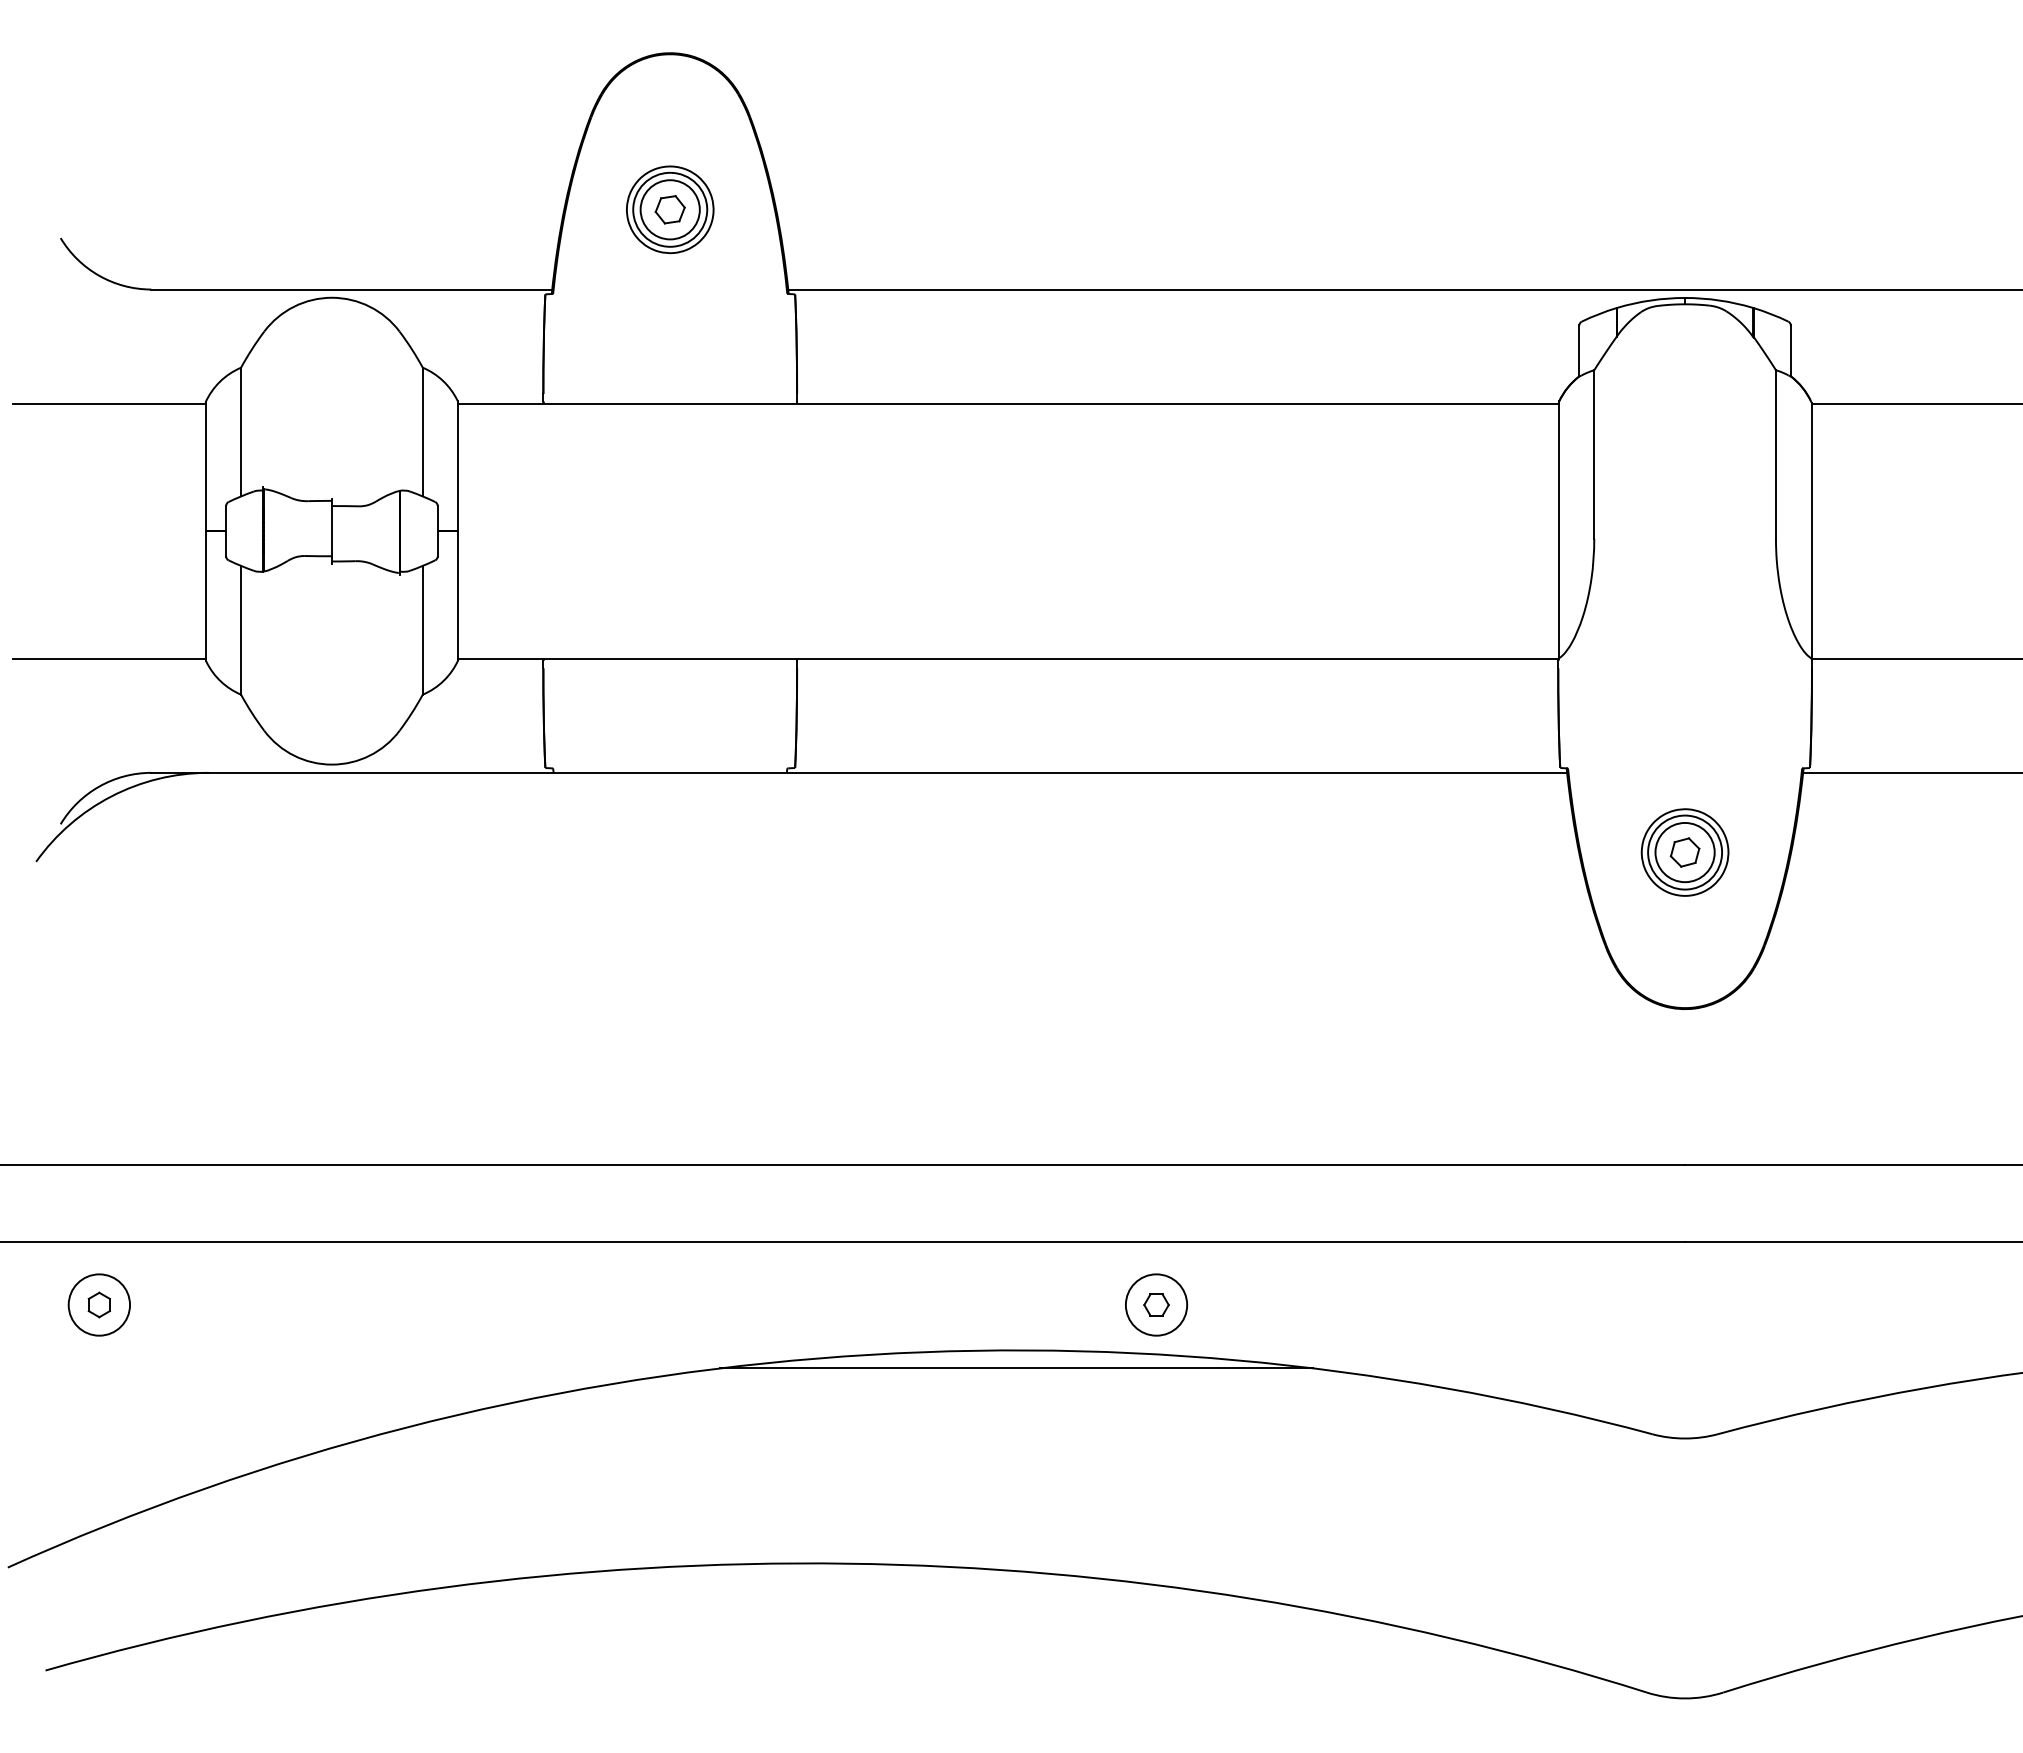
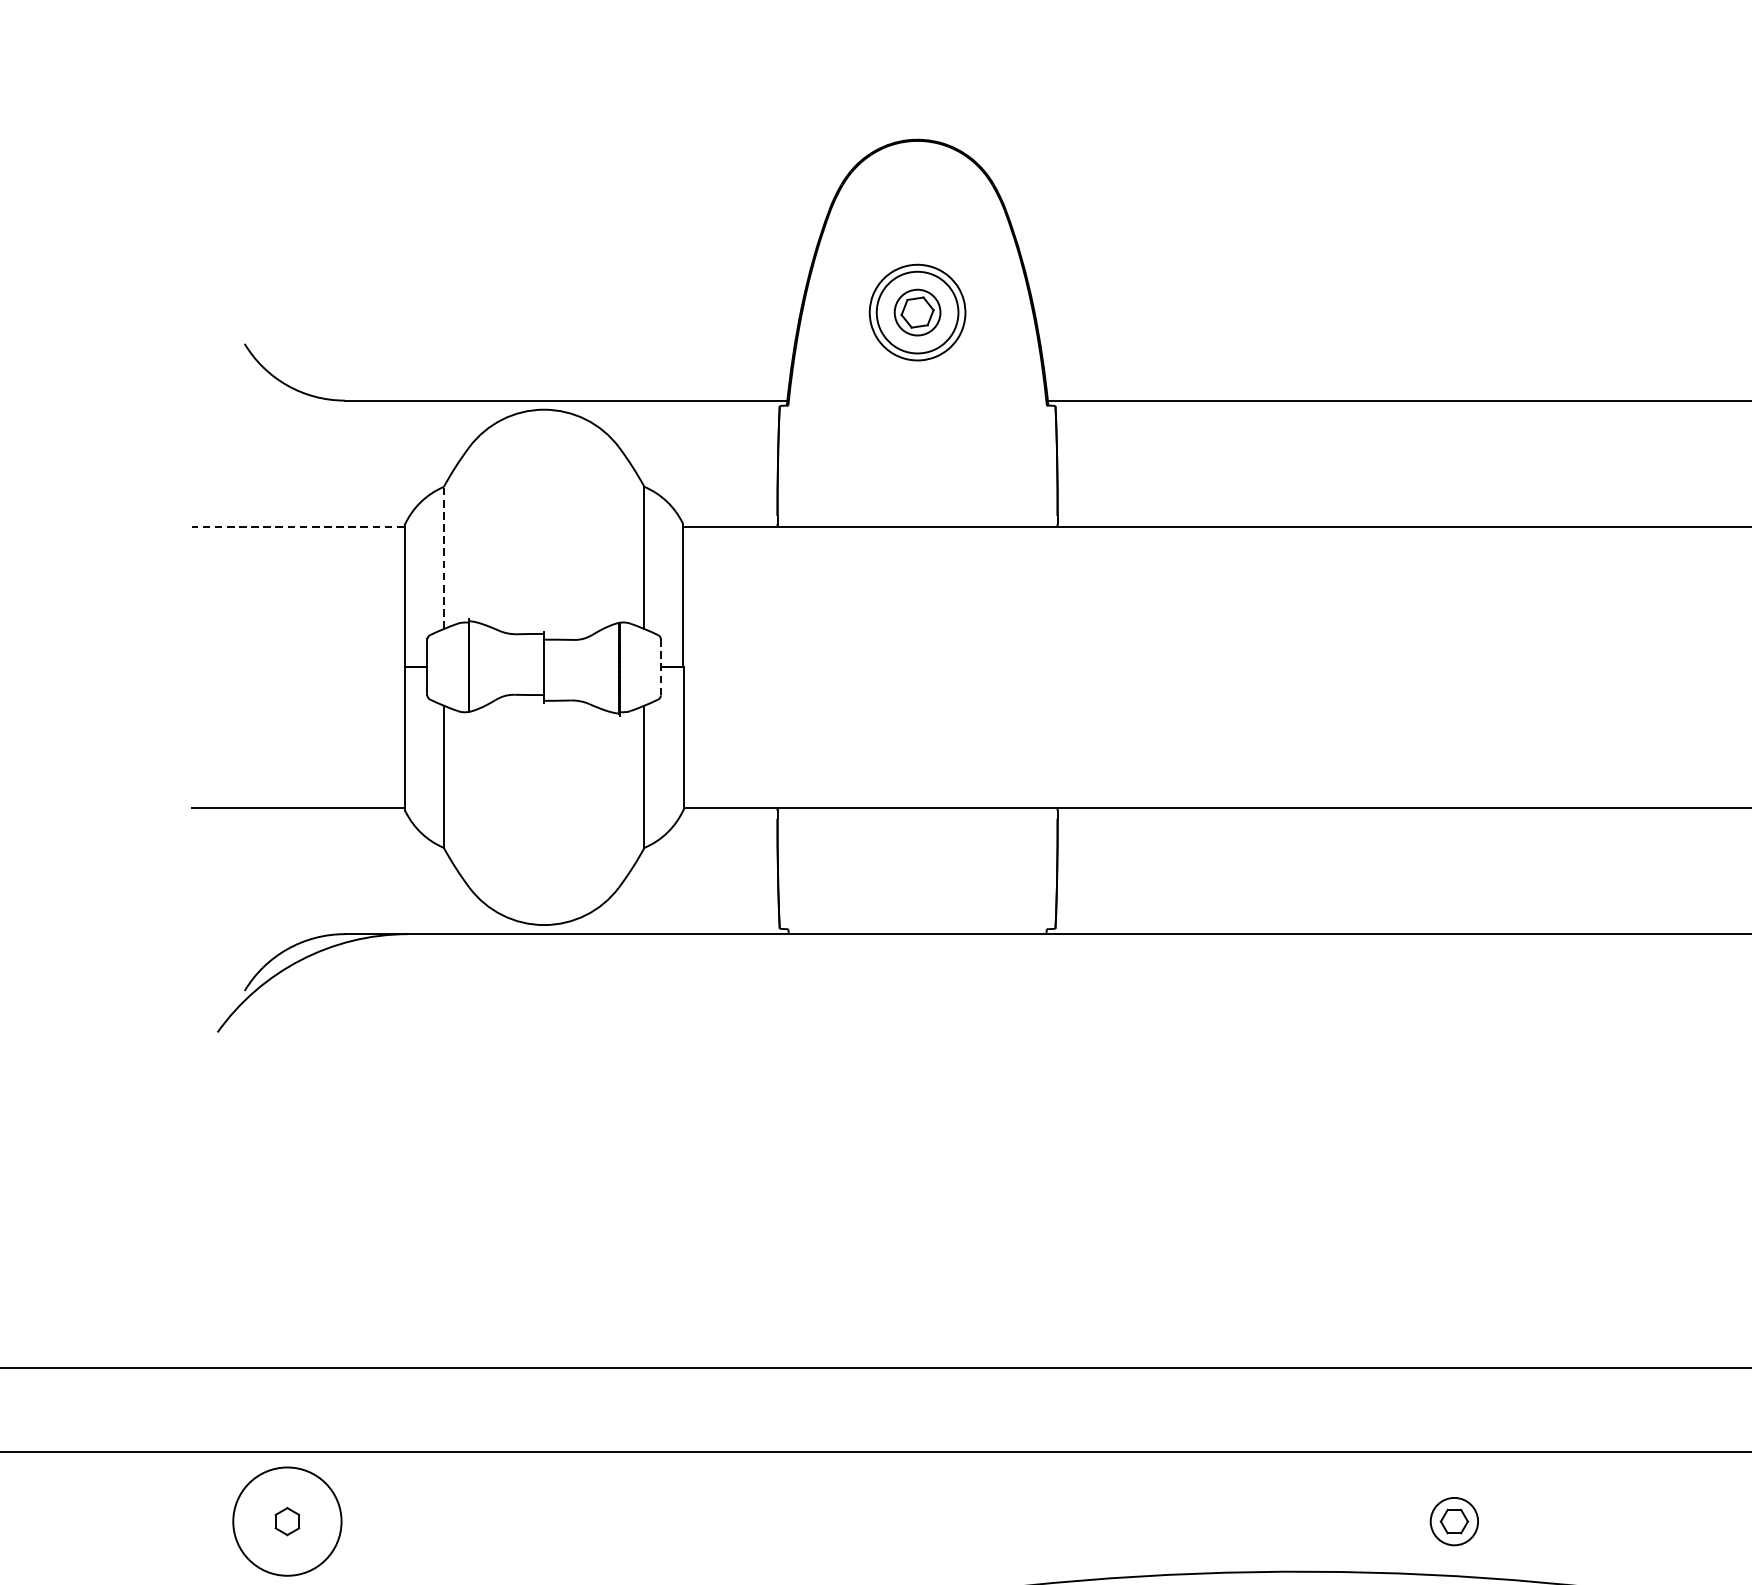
circle: (669, 209) -> (916, 312), size x0.7
line: (108, 403) -> (297, 526), solid -> dashed
line: (241, 431) -> (444, 557), solid -> dashed
line: (437, 530) -> (660, 666), solid -> dashed
circle: (99, 1304) -> (287, 1521), size x1.6
circle: (1156, 1304) -> (1454, 1521), size x0.7

